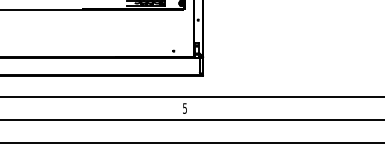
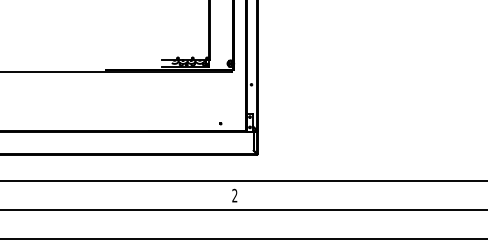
text: (184, 108) -> (234, 195), 5 -> 2

